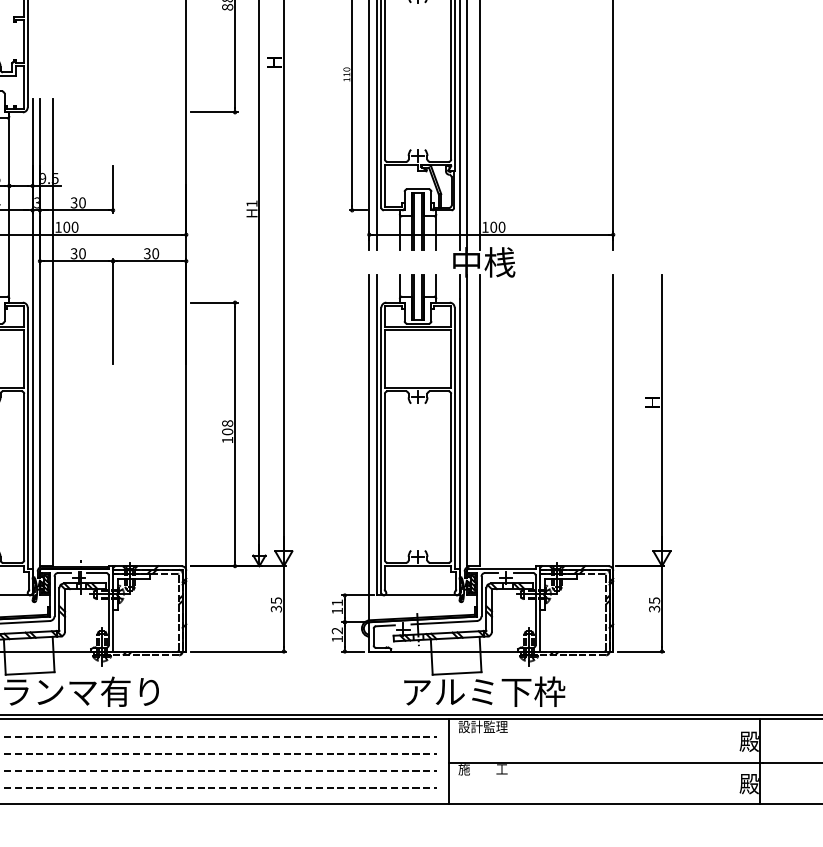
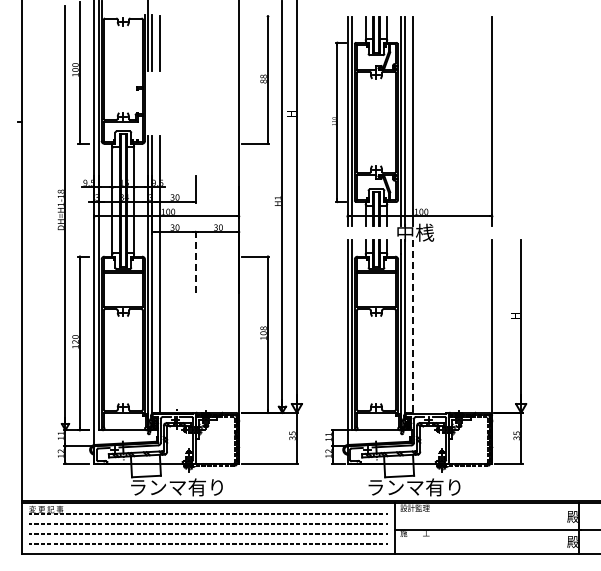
line: (112, 310) -> (195, 261), solid -> dashed
line: (480, 422) -> (413, 327), solid -> dashed
text: (483, 691) -> (415, 487), アルミ下枠 -> ランマ有り

